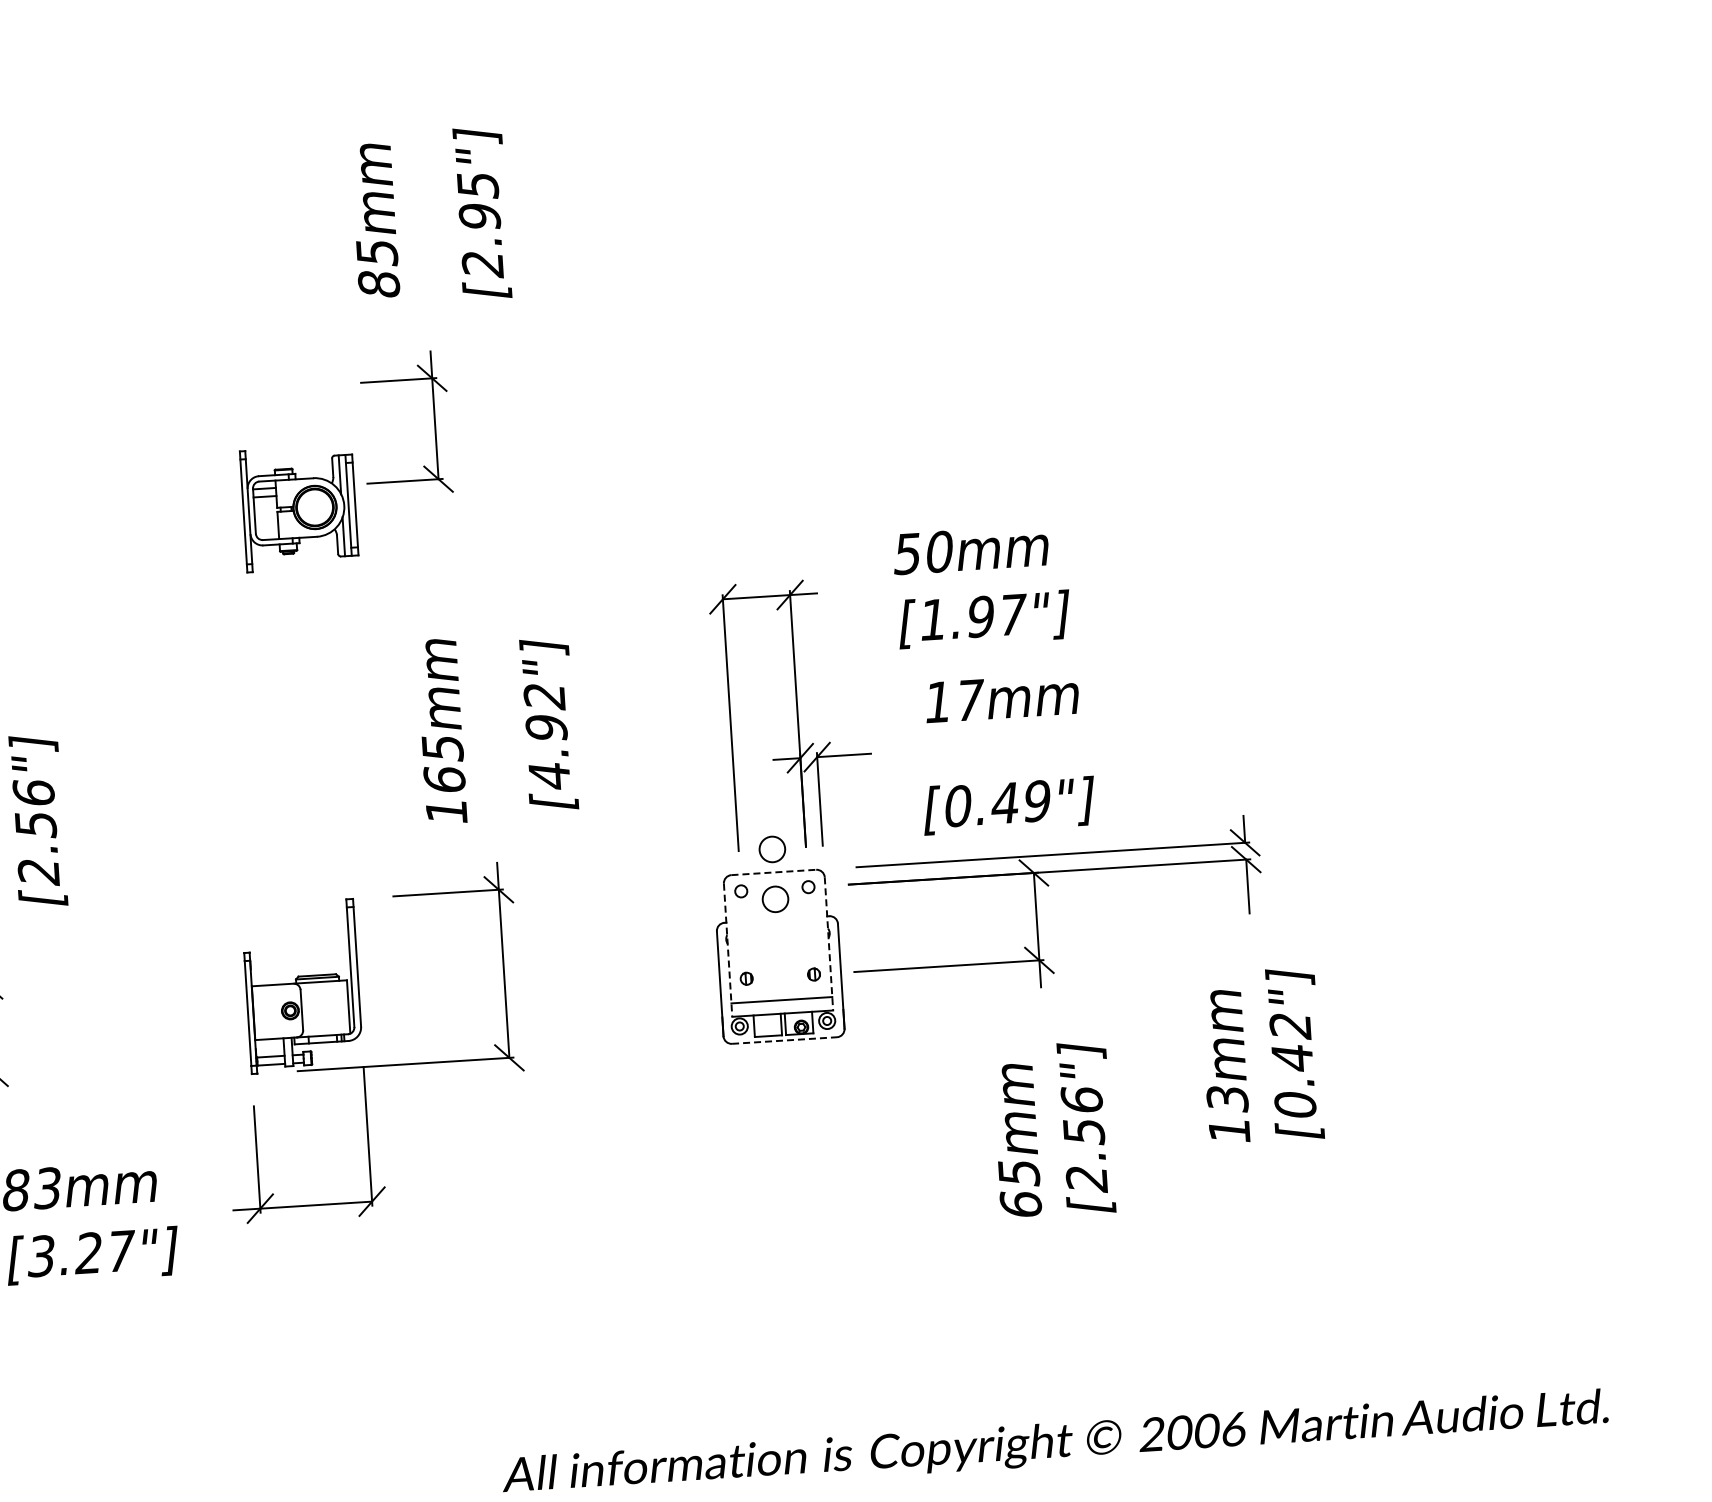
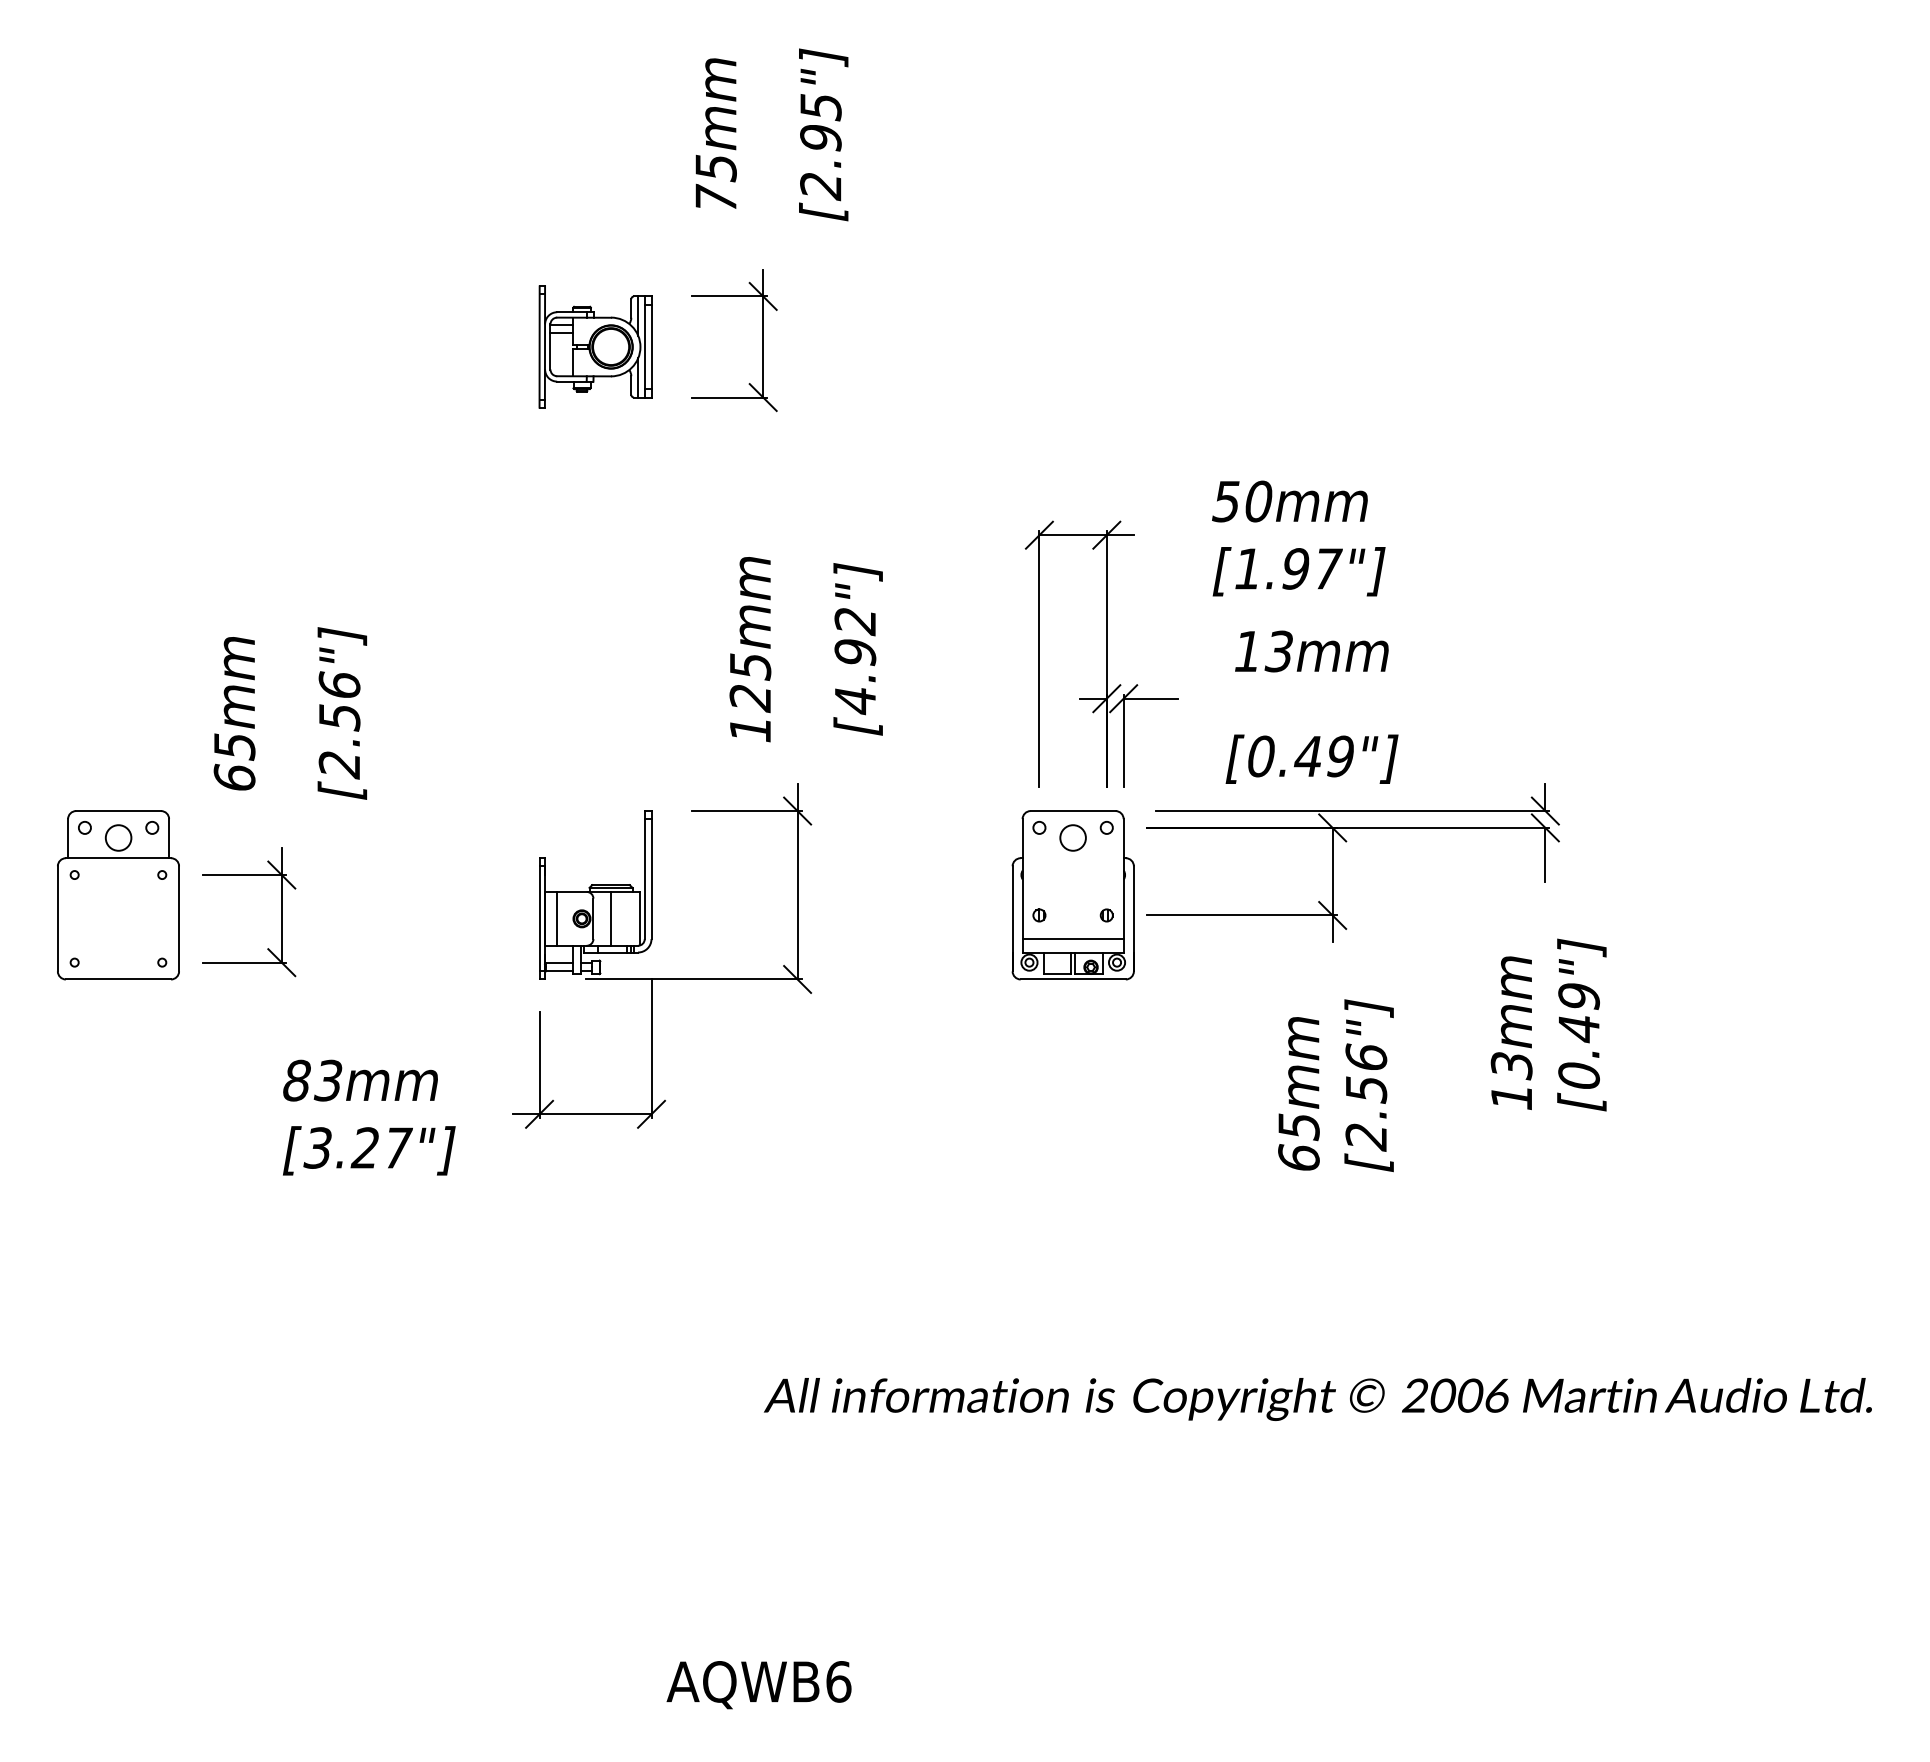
text: (378, 283) -> (715, 198), 85mm -> 75mm
part: (299, 507) -> (595, 346), moved
text: (969, 700) -> (1279, 651), 17mm -> 13mm
text: (444, 780) -> (750, 698), 165mm -> 125mm
circle: (771, 848) -> (1072, 787), removed
line: (774, 872) -> (1073, 811), dashed -> solid
line: (828, 943) -> (1123, 885), dashed -> solid
line: (727, 949) -> (1022, 885), dashed -> solid
line: (319, 1008) -> (611, 918), added
line: (265, 1012) -> (557, 918), added
text: (1289, 1026) -> (1578, 997), [0.42"] -> [0.49"]
line: (784, 1040) -> (1073, 979), dashed -> solid

